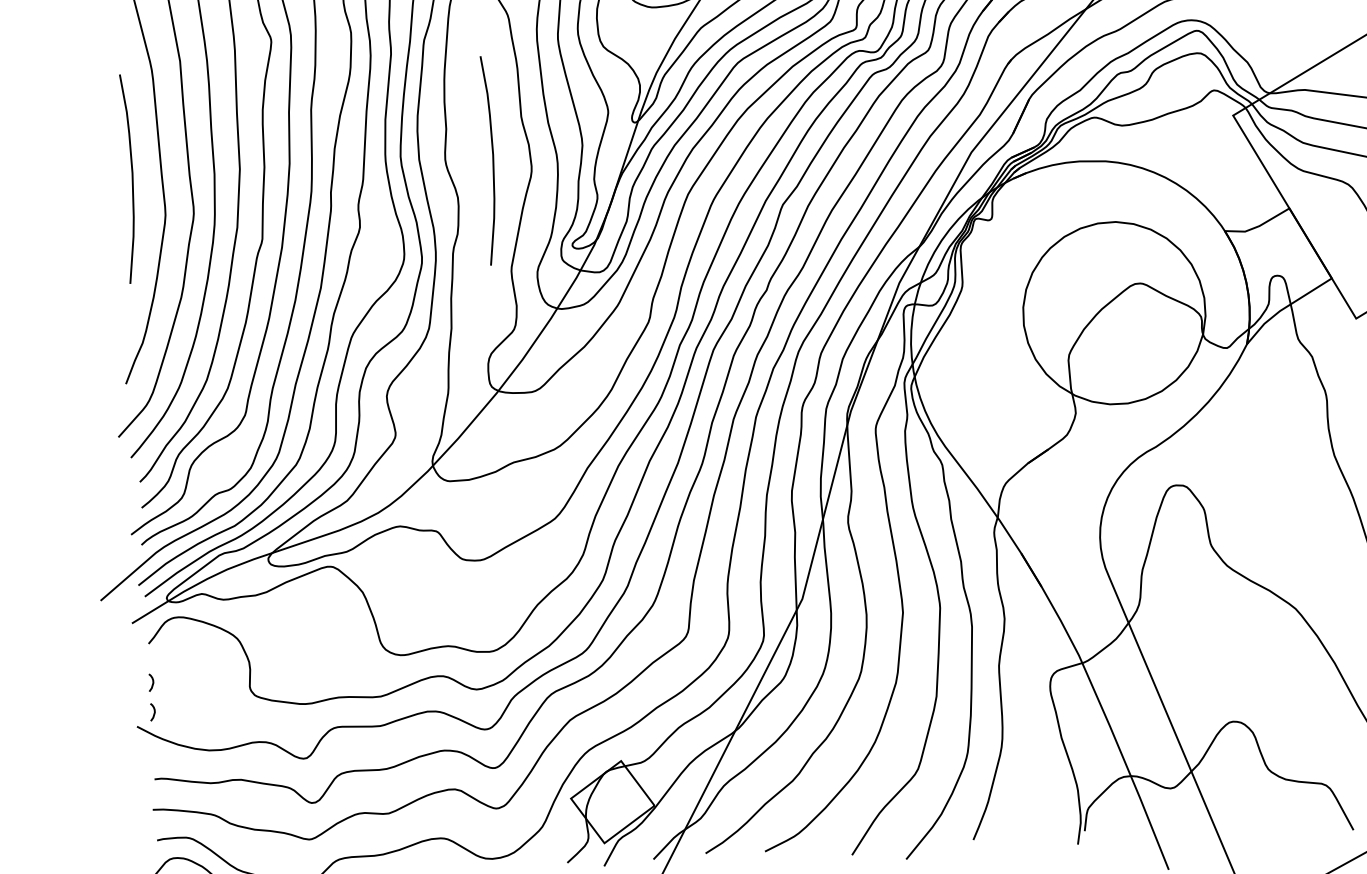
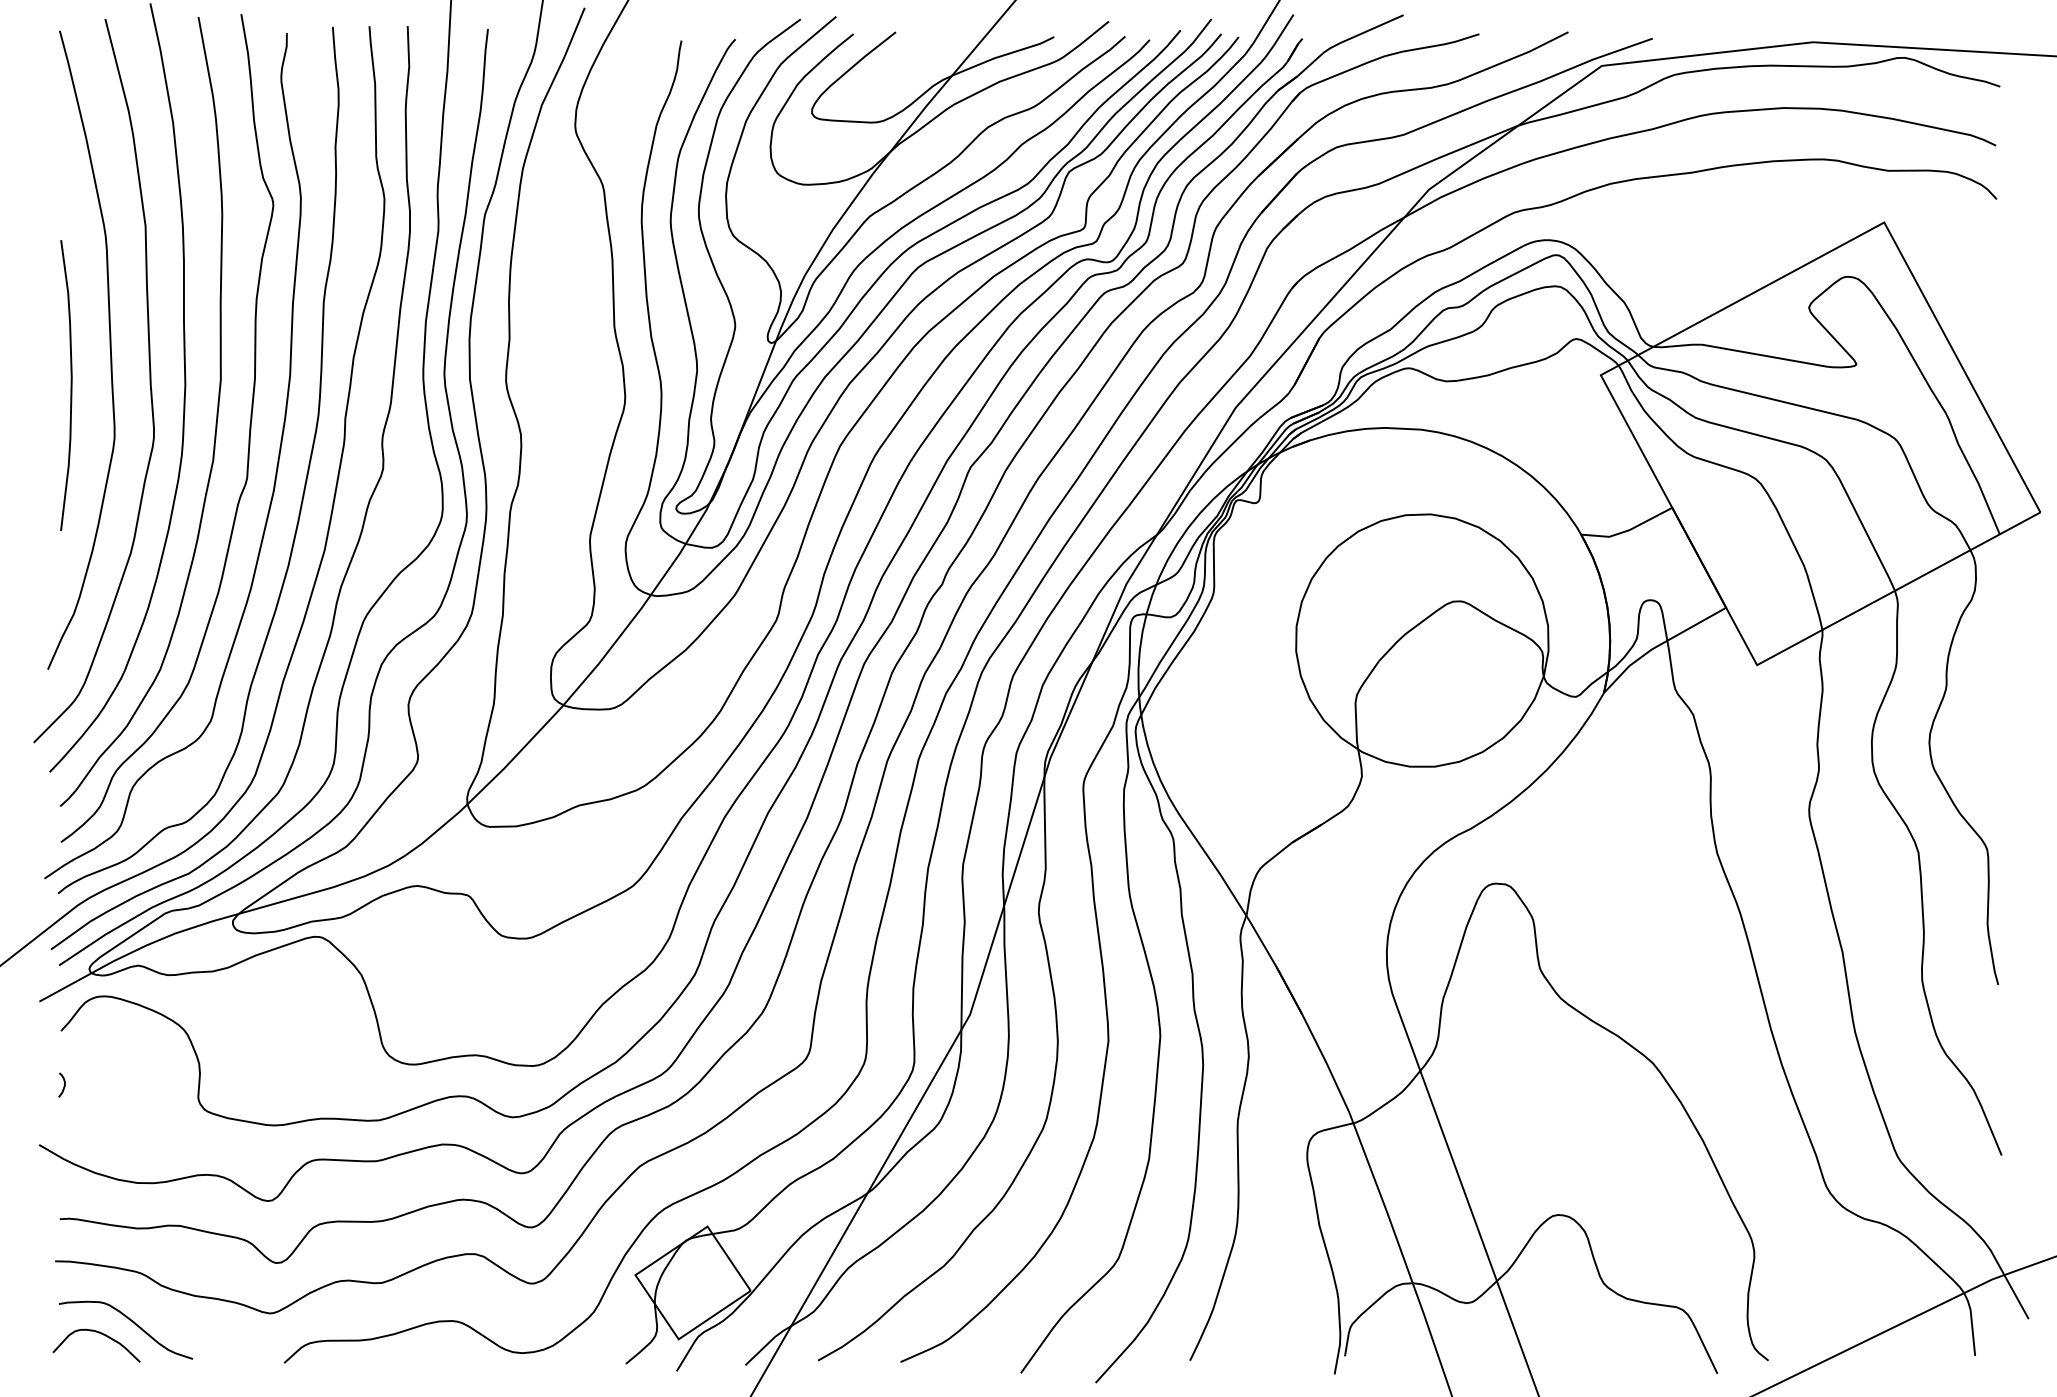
curve: (492, 160) -> (571, 385), removed
curve: (153, 713) -> (63, 1127), removed

